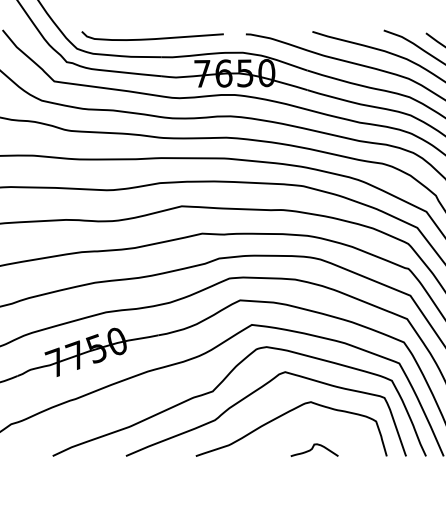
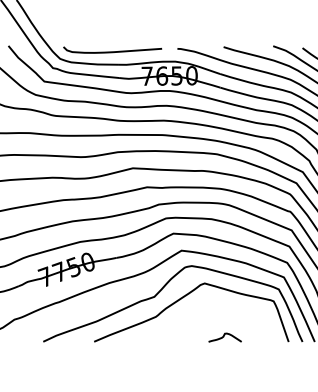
curve: (284, 415) -> (204, 313), removed

